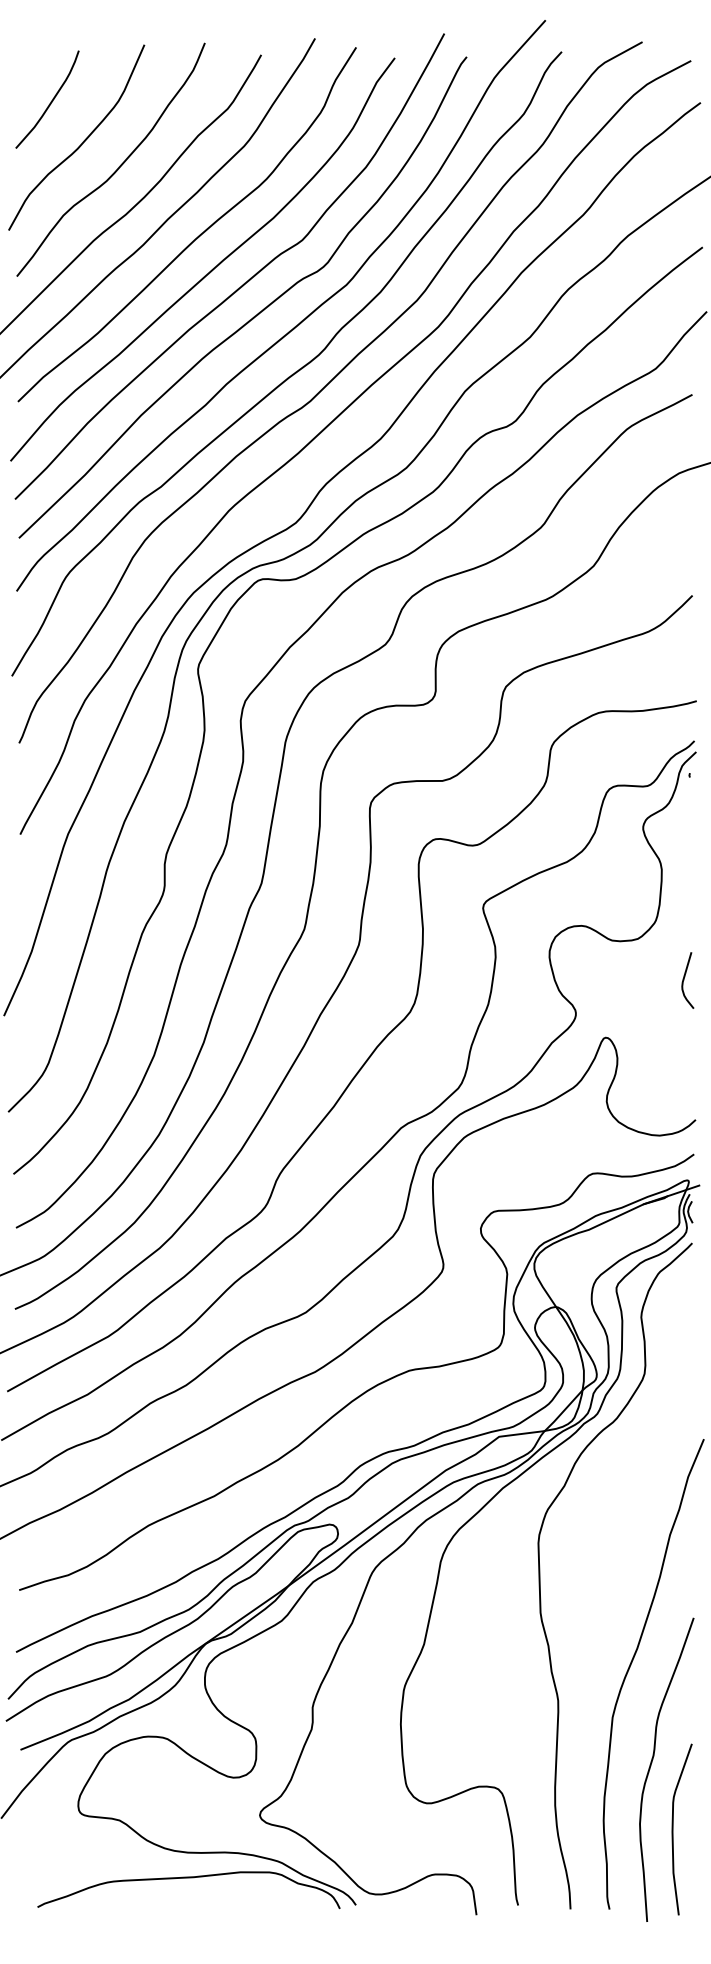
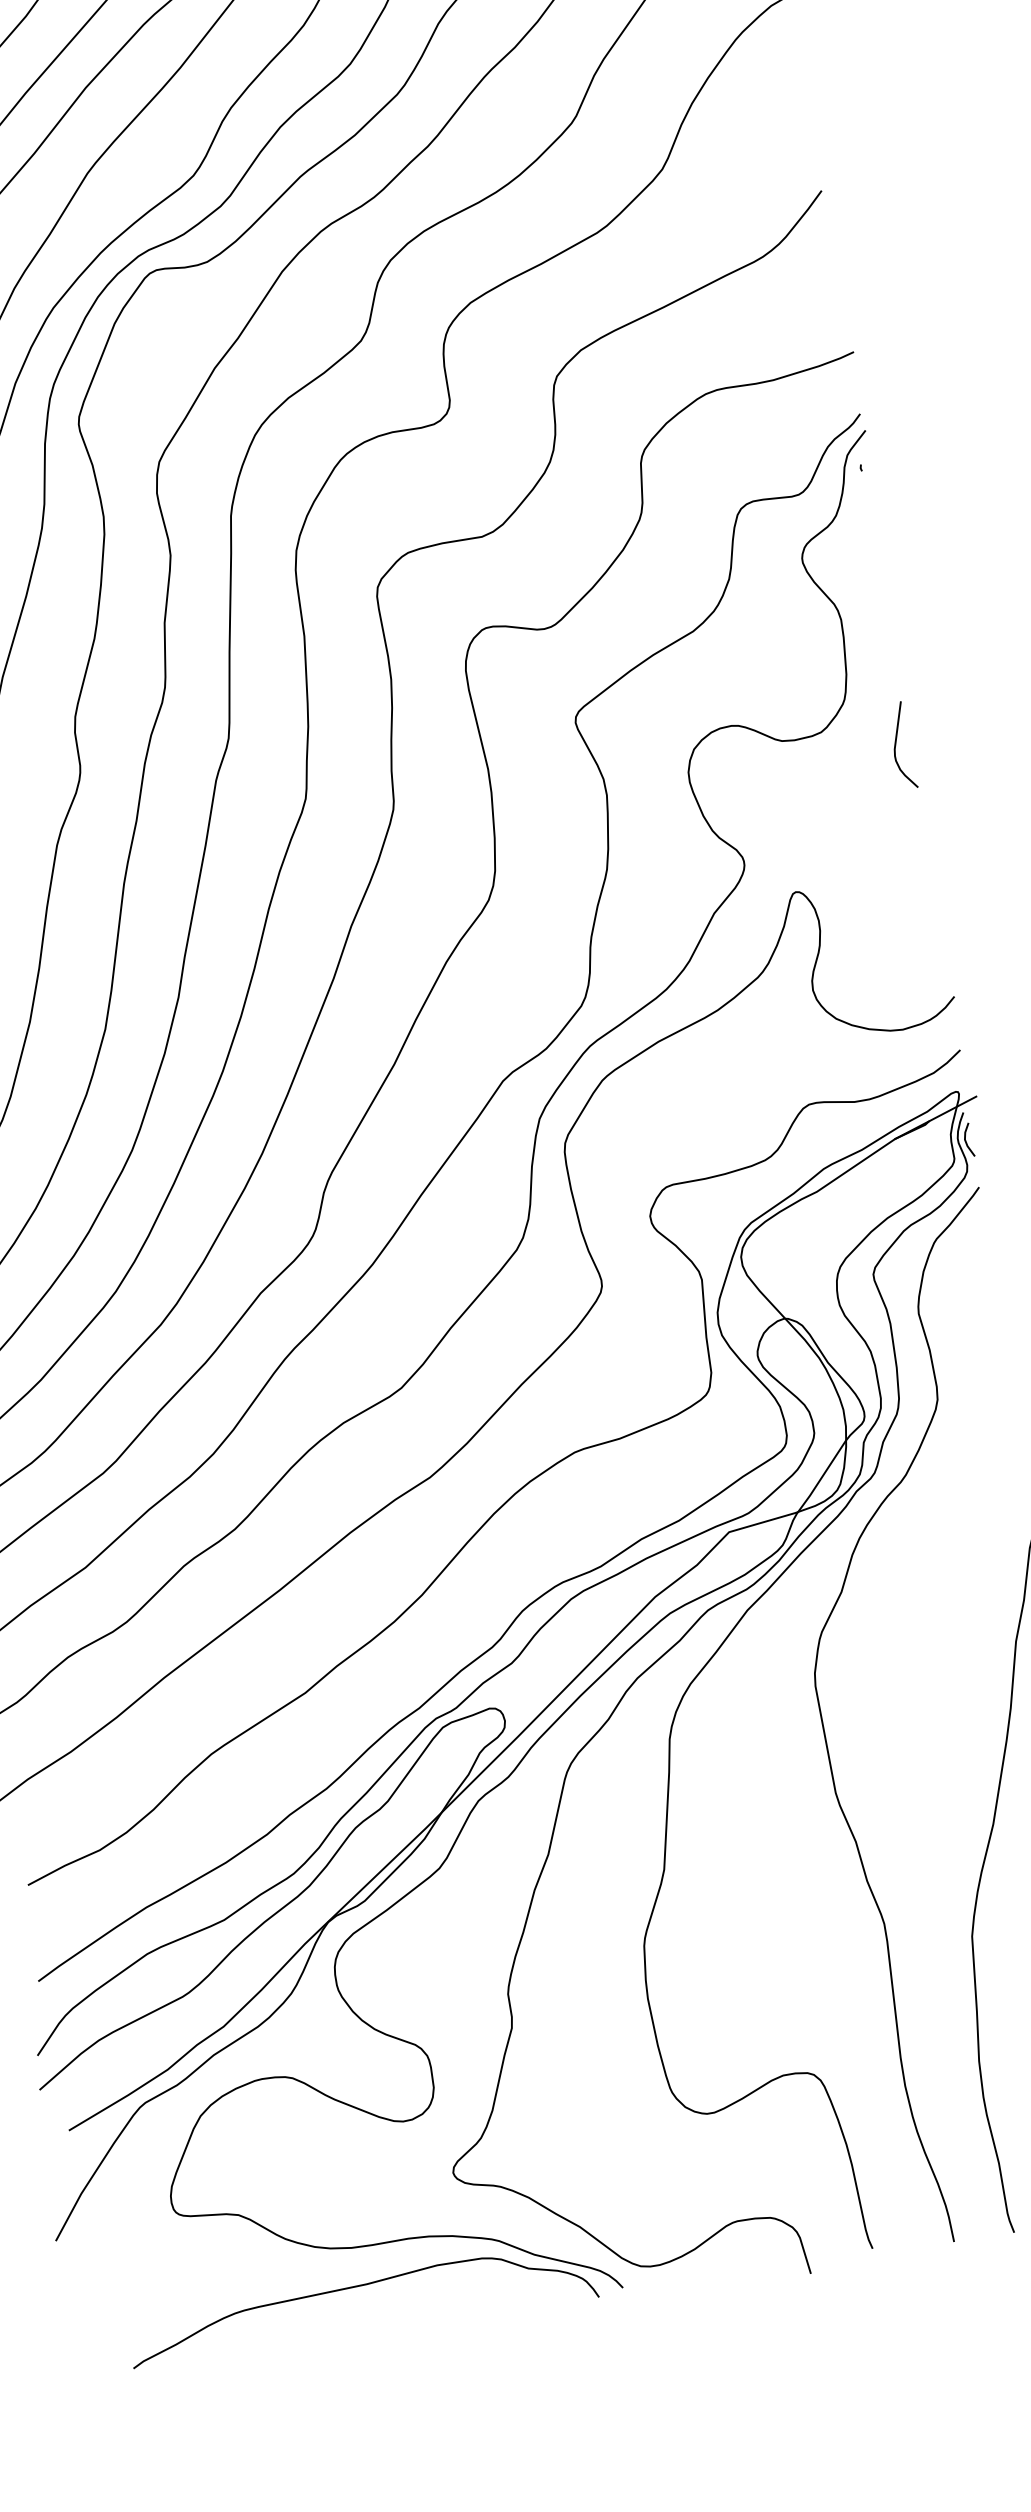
curve: (684, 980) -> (897, 746), moved

